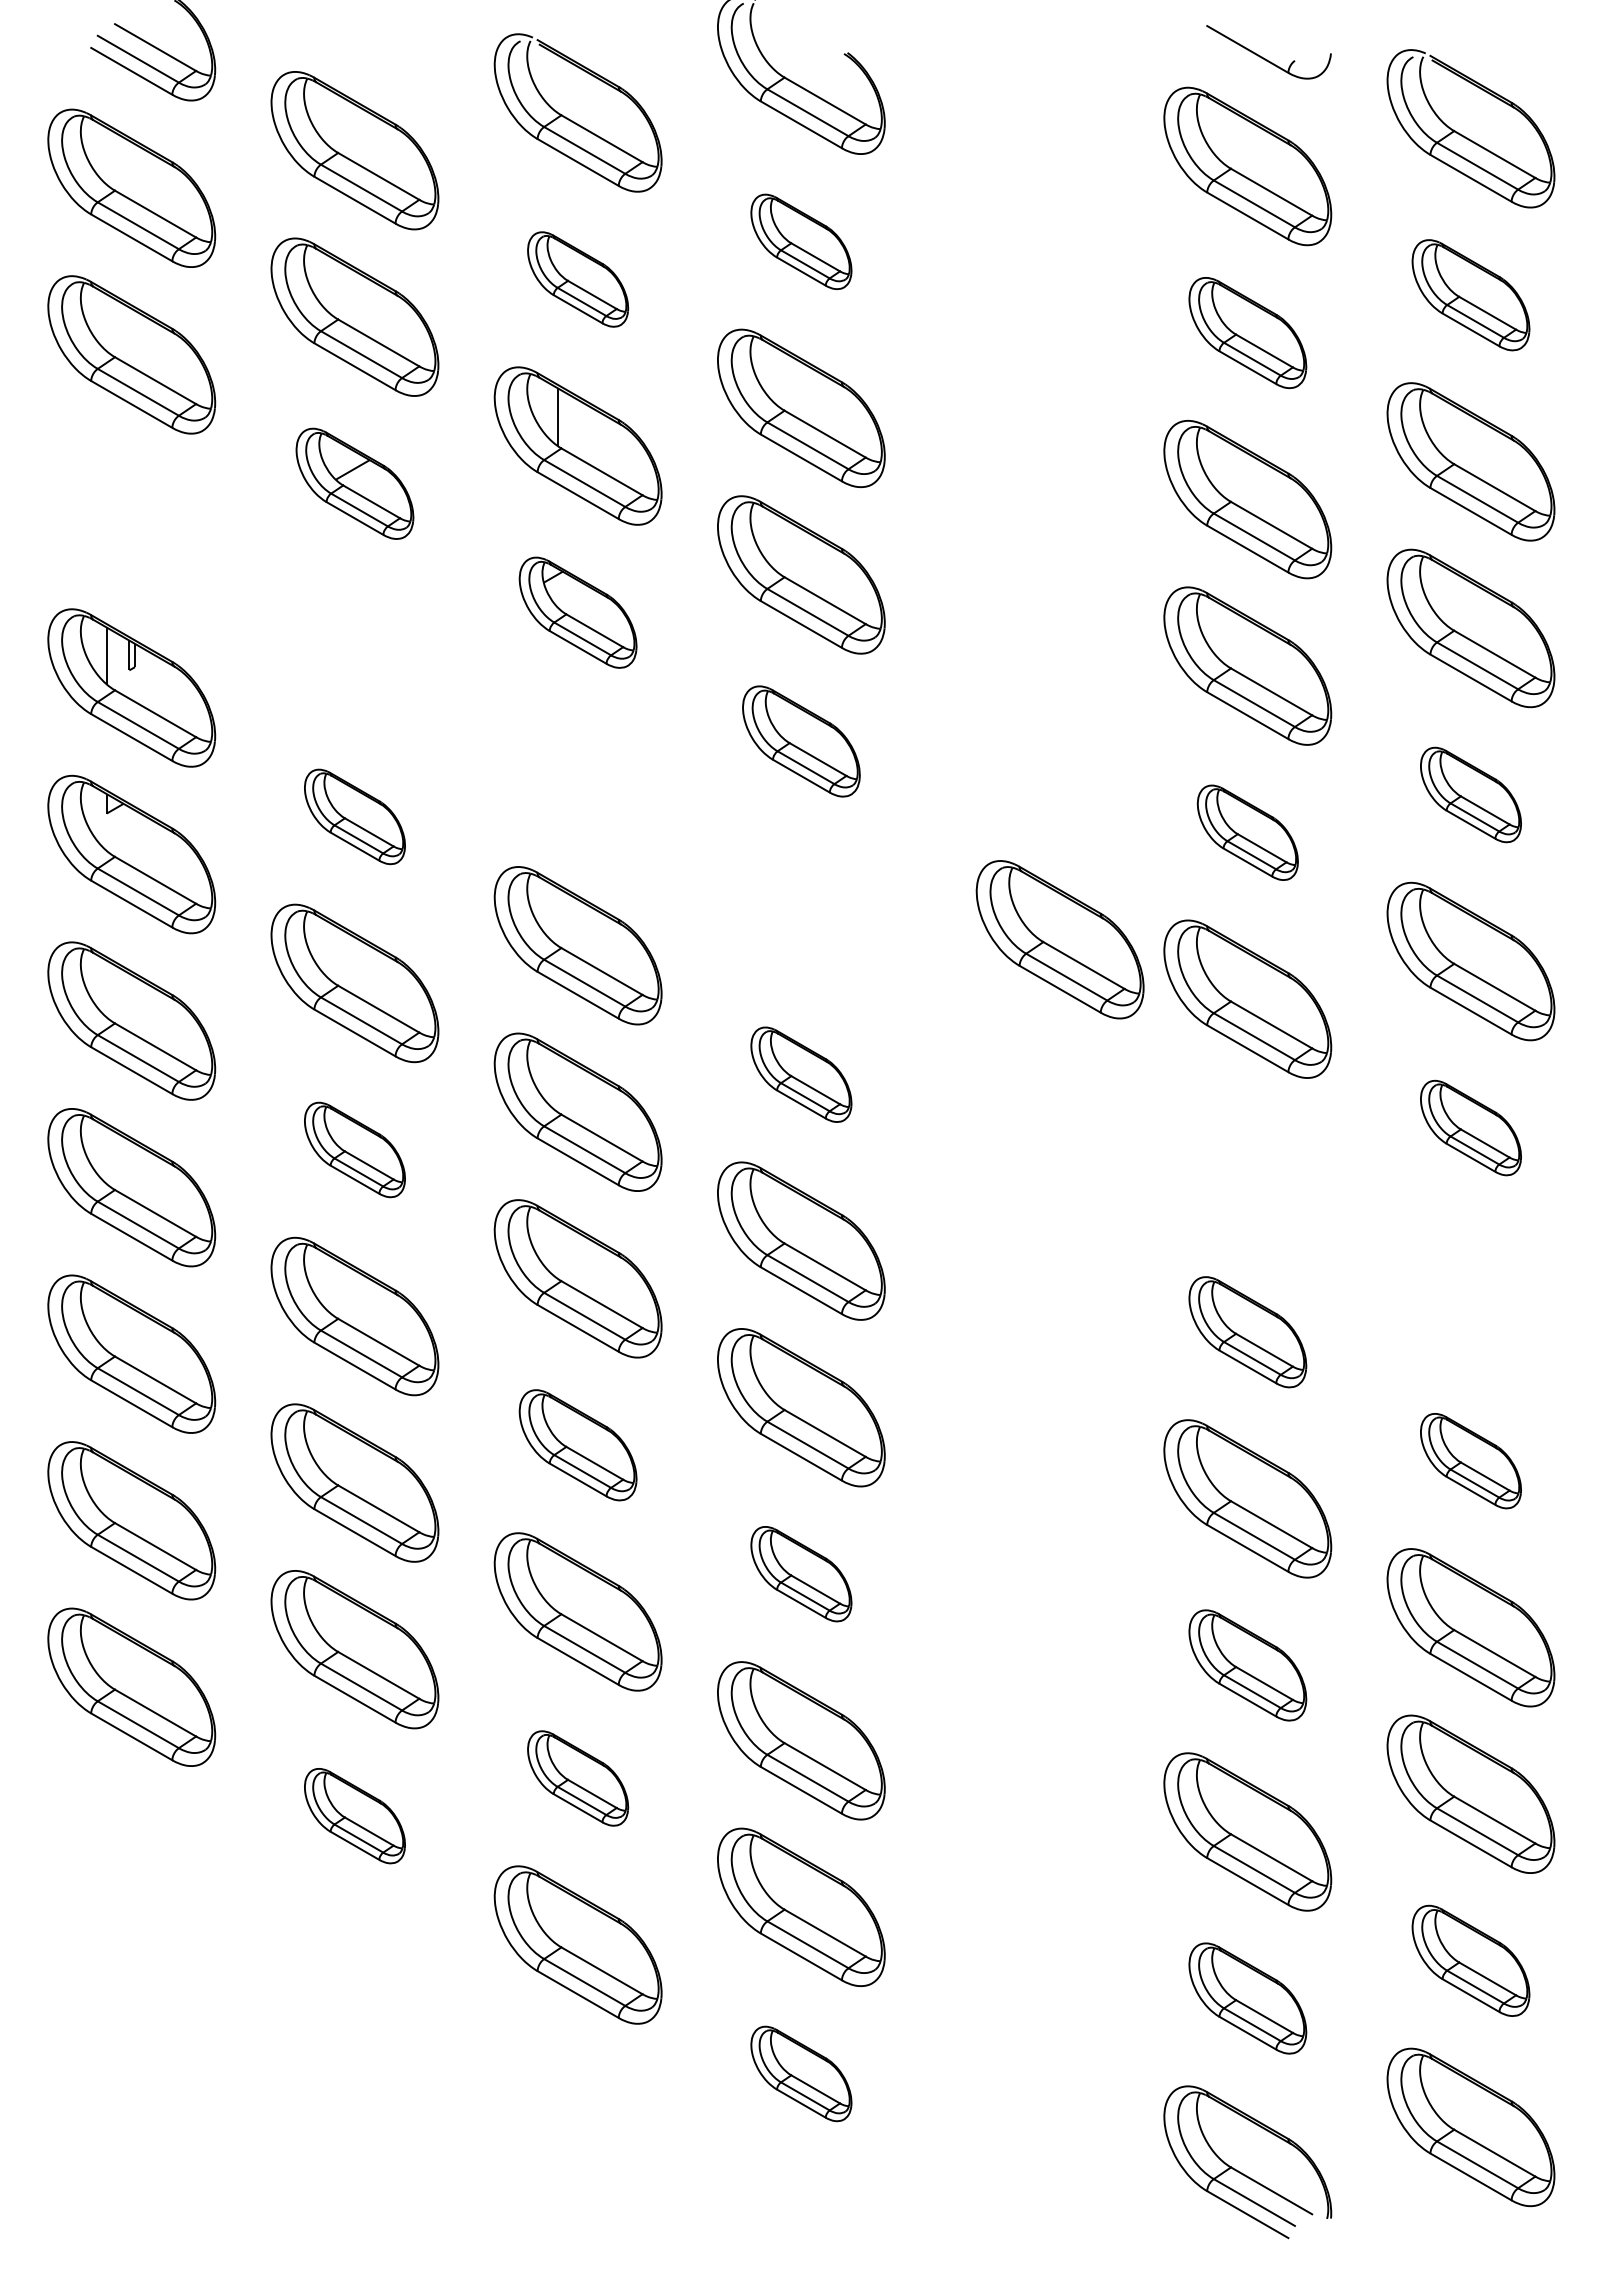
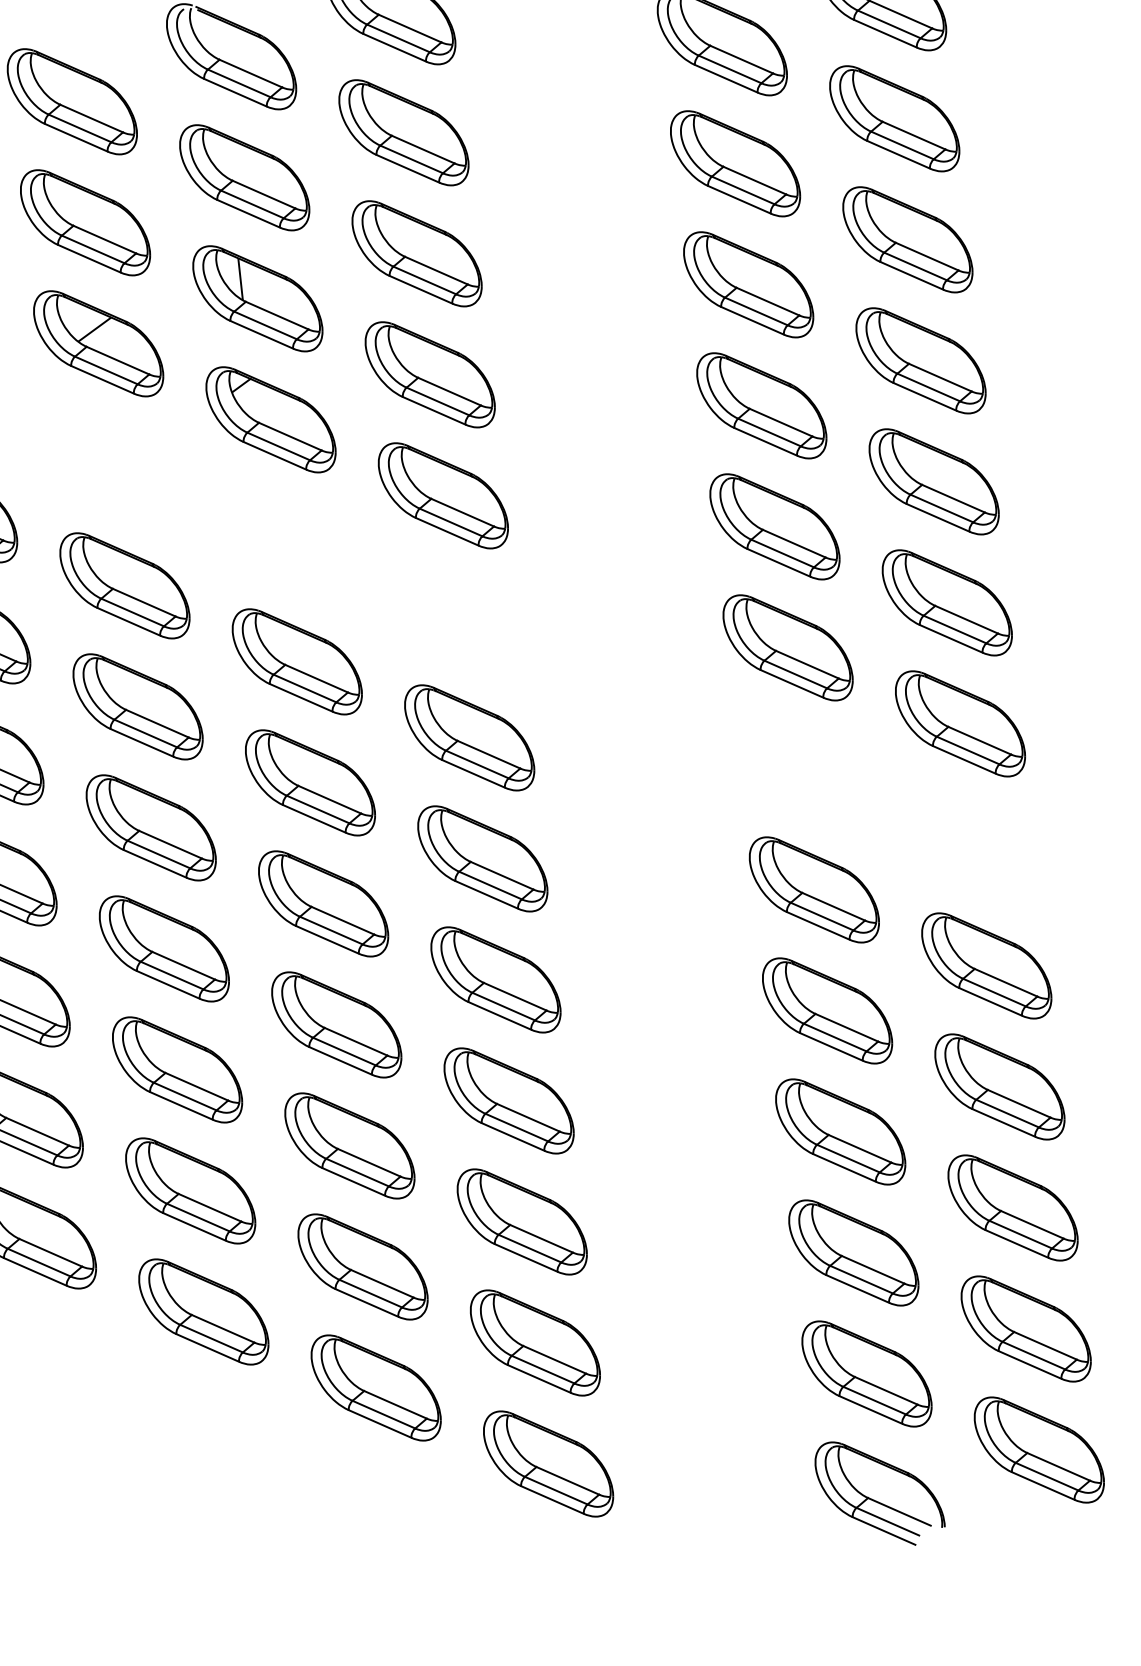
part: (801, 241) -> (403, 132), size x1.67
part: (577, 279) -> (244, 177), size x1.67
part: (1470, 294) -> (894, 118), size x1.43
part: (1247, 332) -> (735, 163), size x1.43
part: (354, 483) -> (98, 343), size x1.43
part: (577, 612) -> (270, 419), size x1.43
part: (801, 741) -> (443, 495), size x1.43
part: (1470, 794) -> (933, 481), size x1.67
part: (354, 816) -> (124, 585), size x1.67
part: (1247, 832) -> (774, 526), size x1.67
part: (1059, 939) -> (646, 619), removed
part: (801, 1074) -> (469, 737), size x1.67
part: (1470, 1127) -> (960, 723), size x1.67
part: (354, 1149) -> (150, 827), size x1.67
part: (1247, 1331) -> (814, 889), size x1.43
part: (577, 1444) -> (336, 1024), size x1.43
part: (1470, 1460) -> (986, 965), size x1.67
part: (801, 1573) -> (509, 1100), size x1.67
part: (1247, 1665) -> (840, 1132), size x1.43
part: (577, 1778) -> (362, 1267), size x1.67
part: (354, 1815) -> (203, 1311), size x1.67
part: (1470, 1960) -> (1025, 1328), size x1.43
part: (1247, 1998) -> (866, 1373), size x1.43
part: (801, 2073) -> (548, 1463), size x1.67

